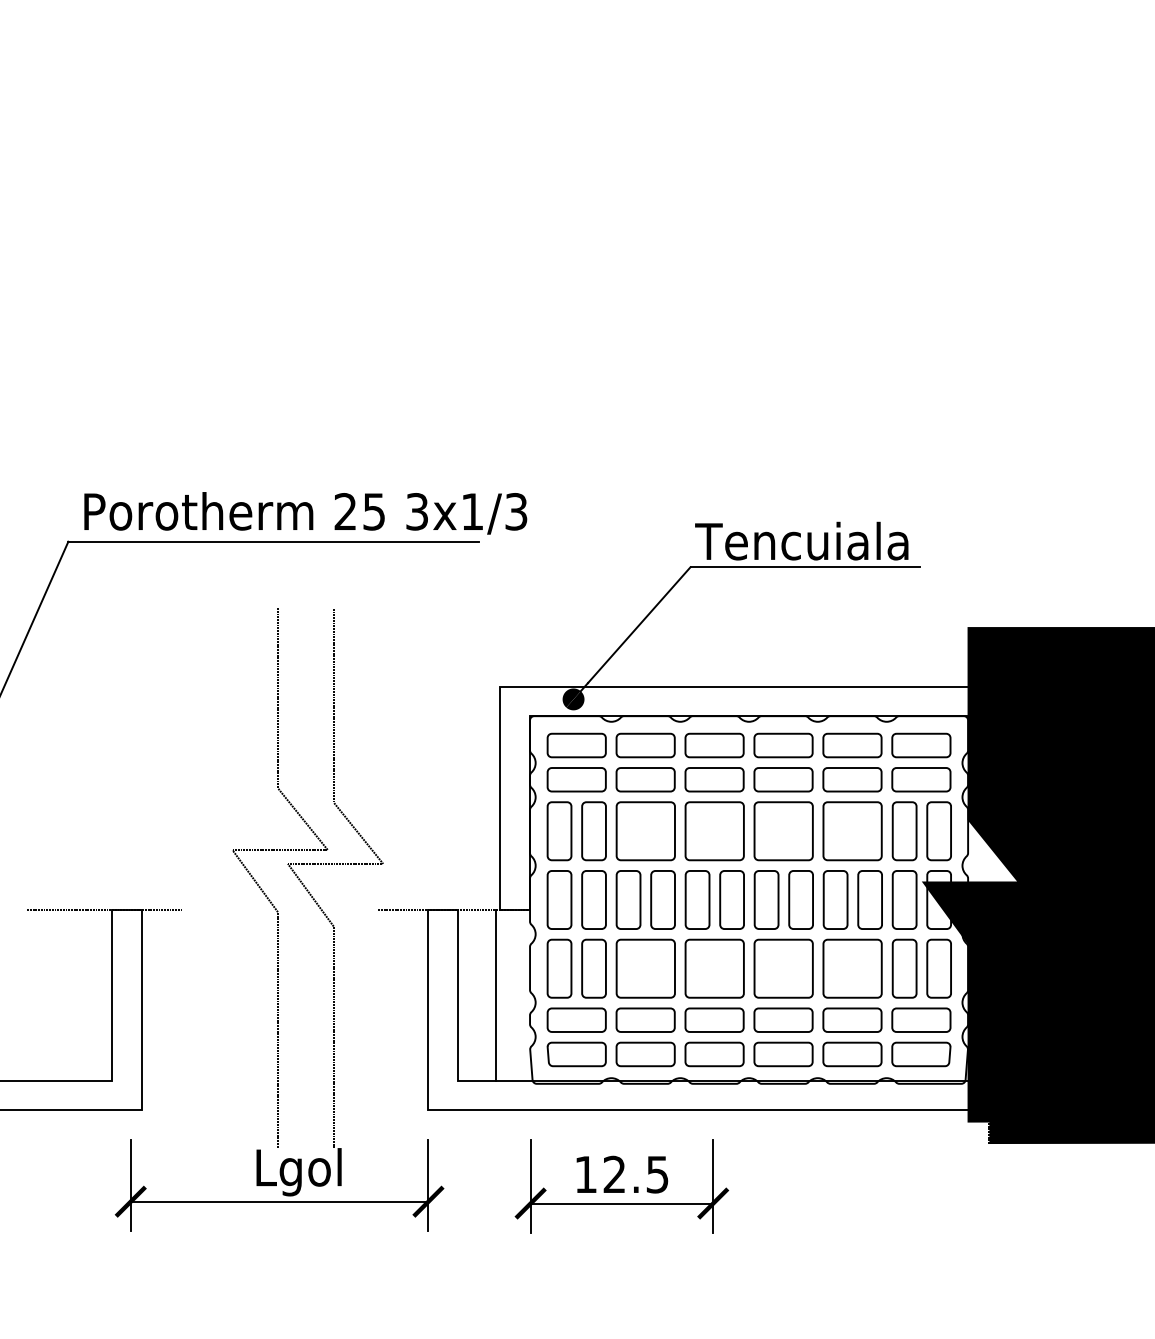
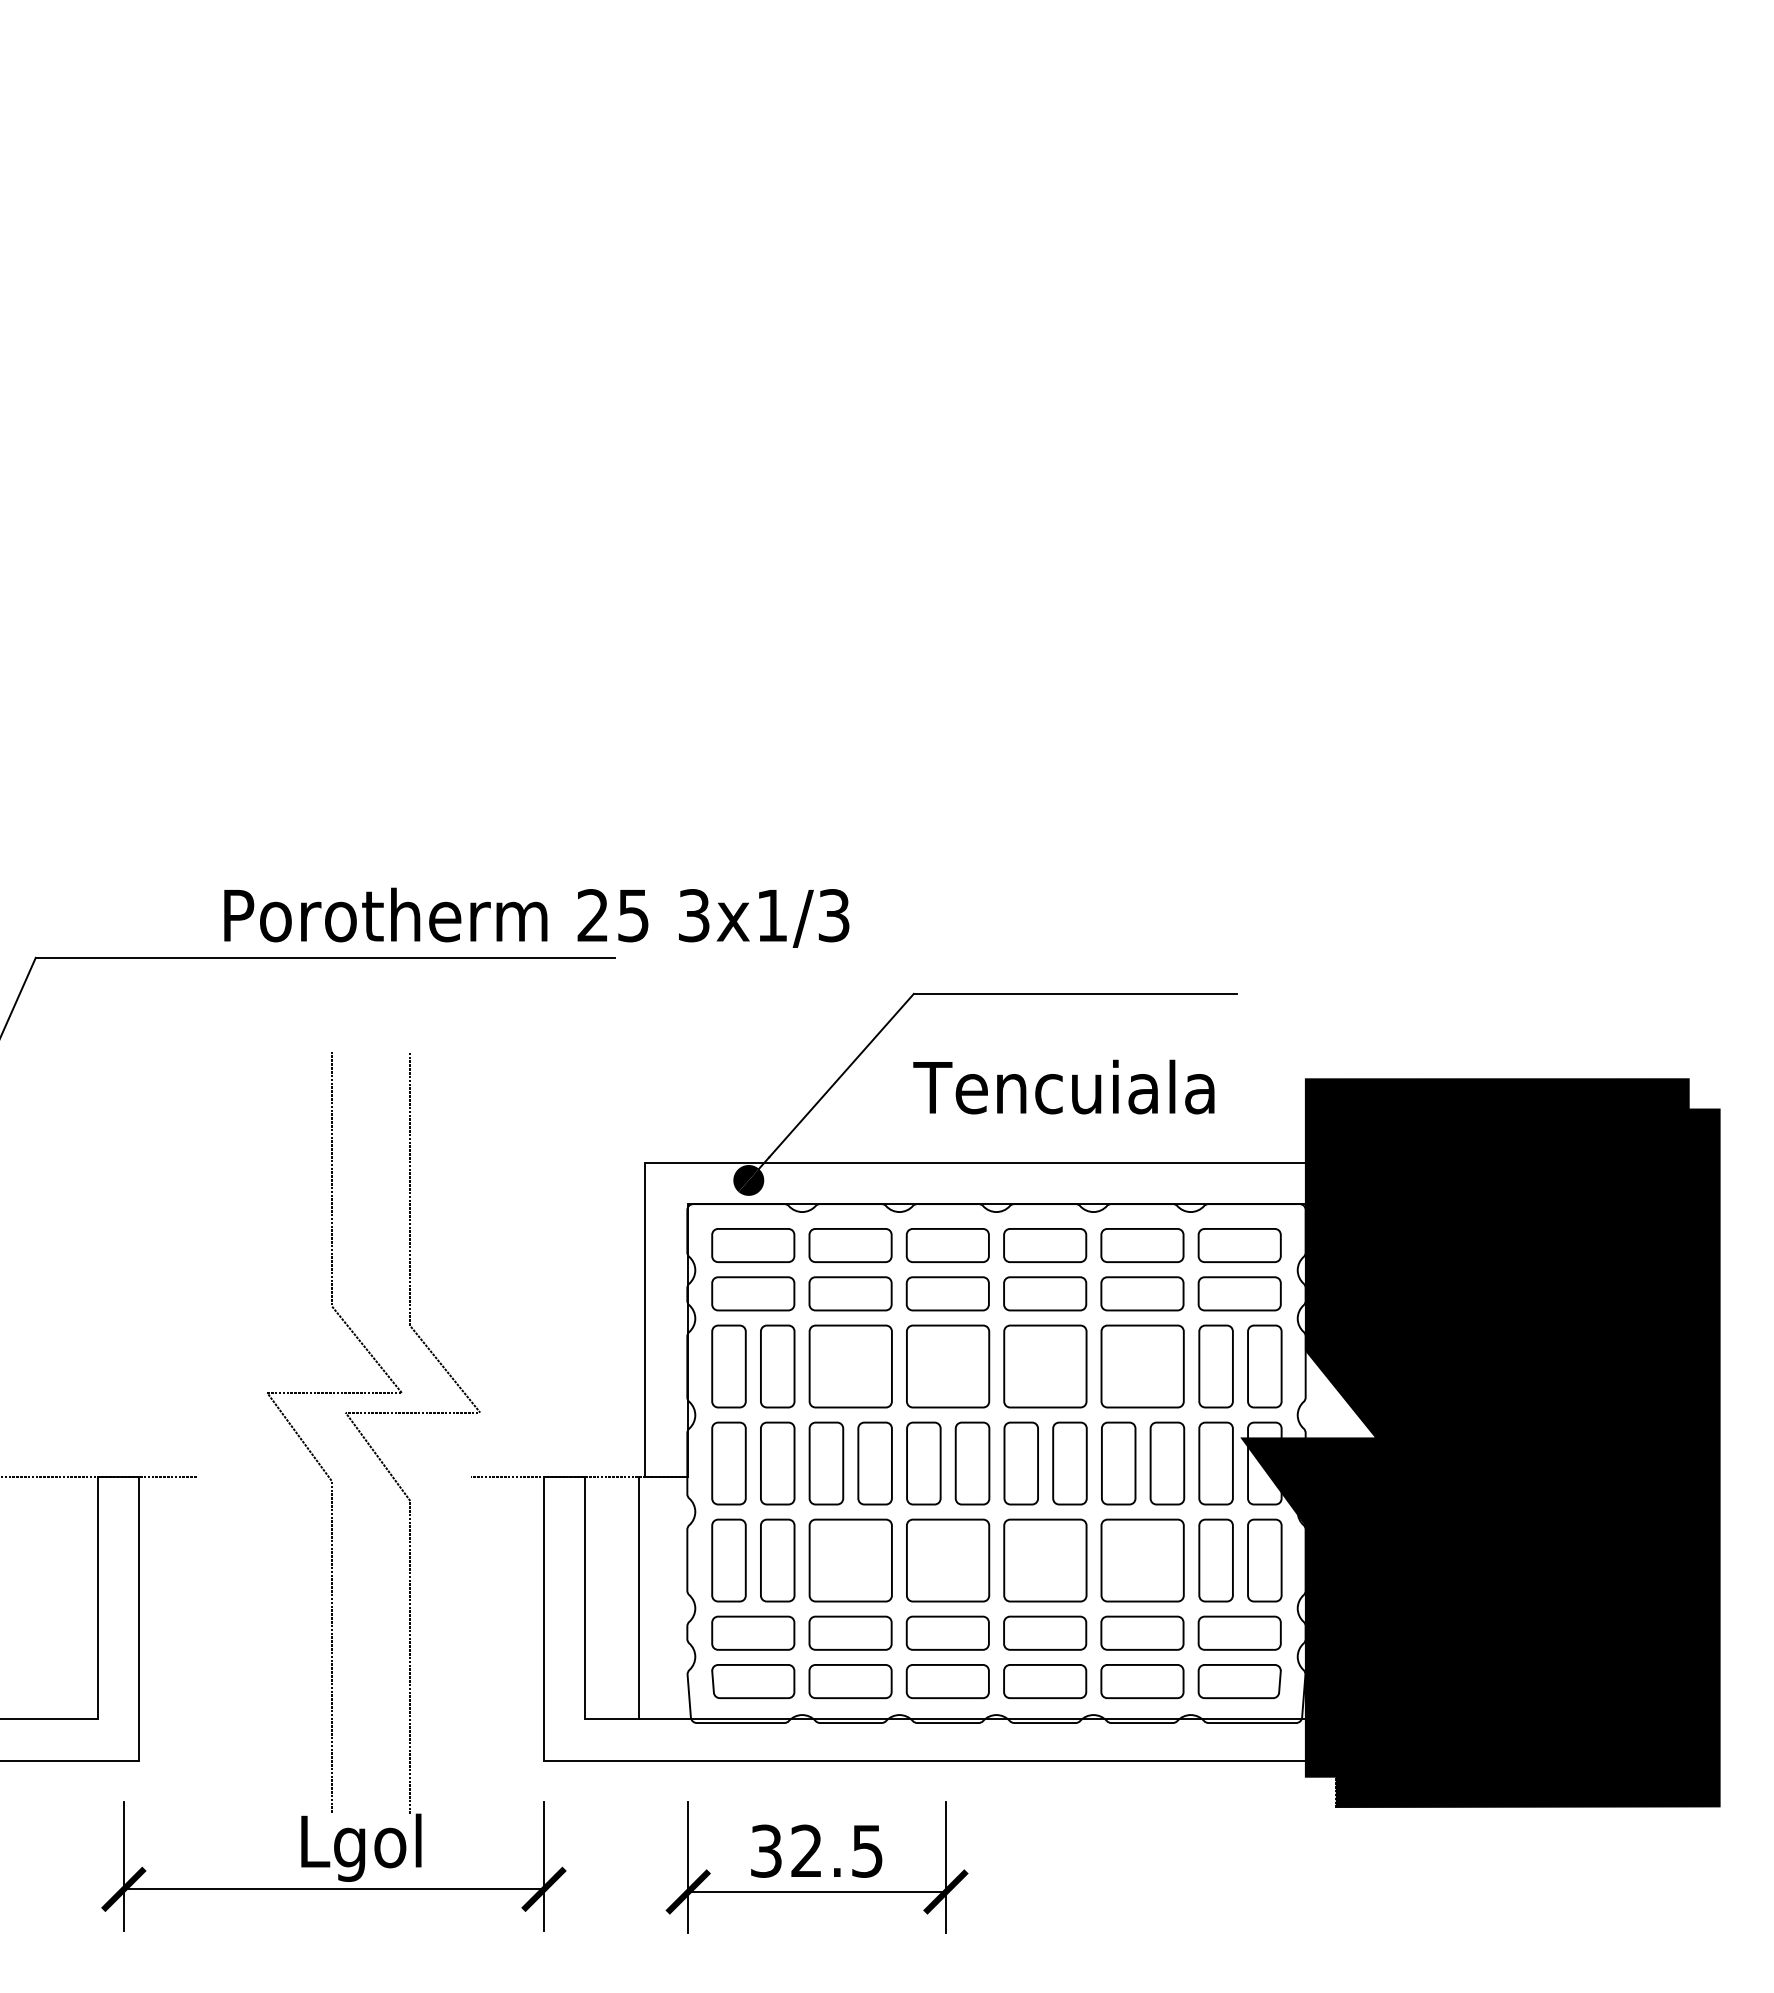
text: (305, 513) -> (536, 917), moved
text: (801, 540) -> (1063, 1086), moved
text: (586, 1174) -> (766, 1850), 12.5 -> 32.5

